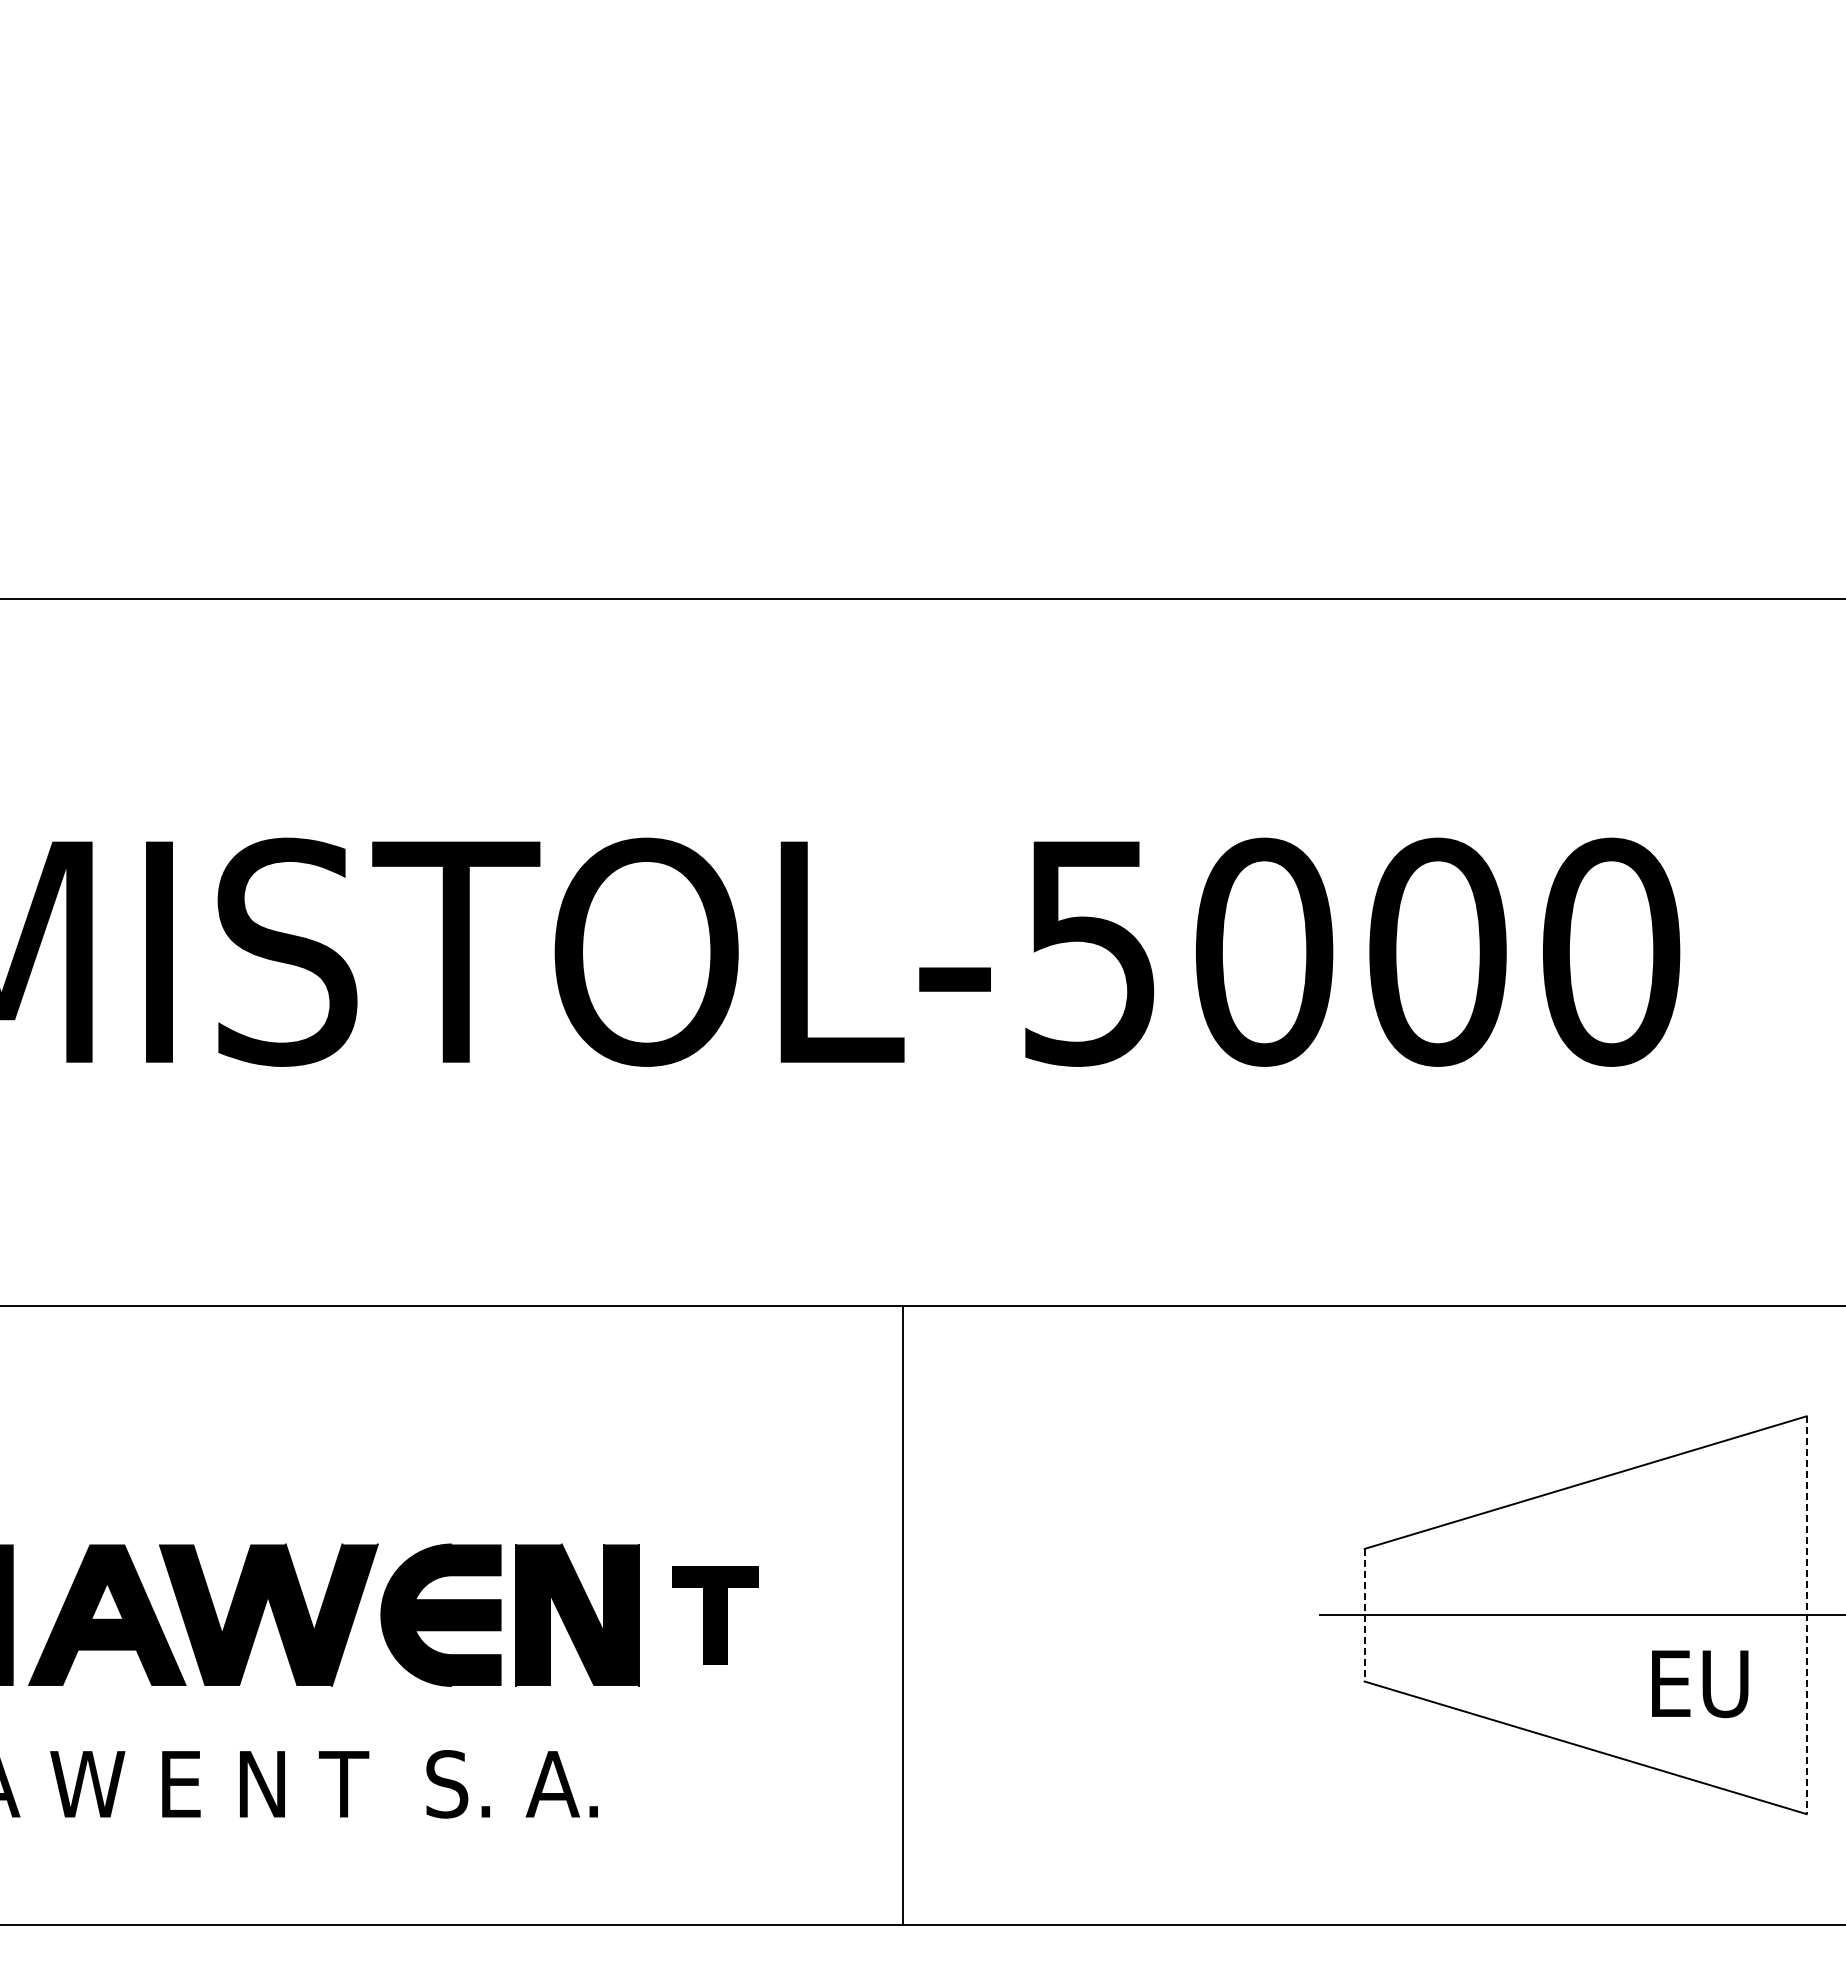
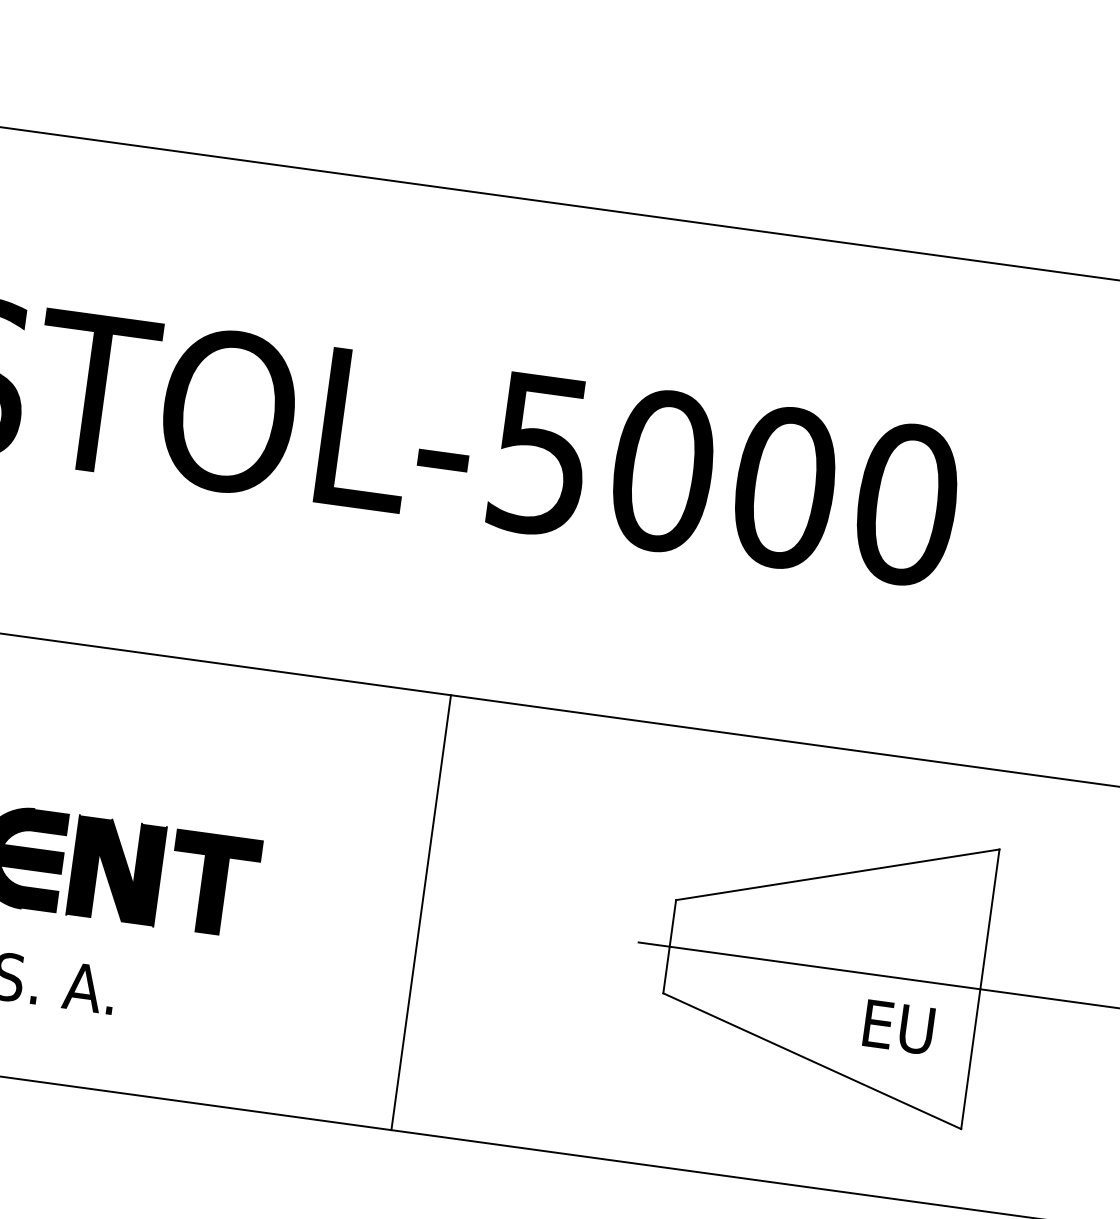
line: (903, 1614) -> (421, 912), moved
part: (715, 1615) -> (213, 884), size x1.43
line: (1364, 1615) -> (669, 946), dashed -> solid
line: (1806, 1615) -> (980, 989), dashed -> solid

